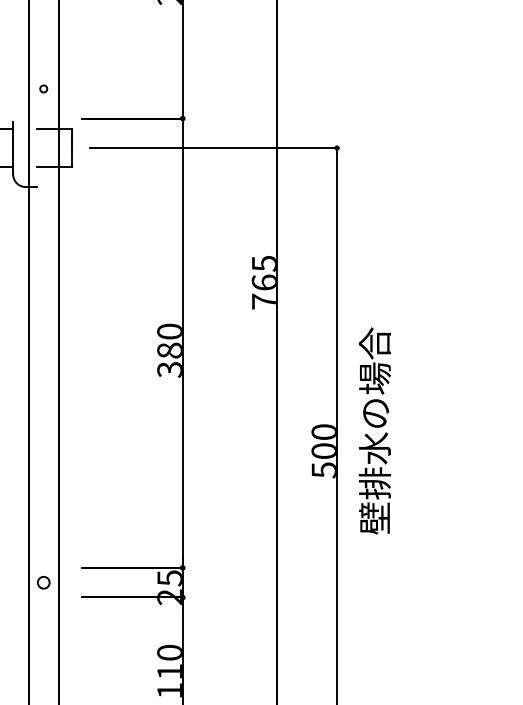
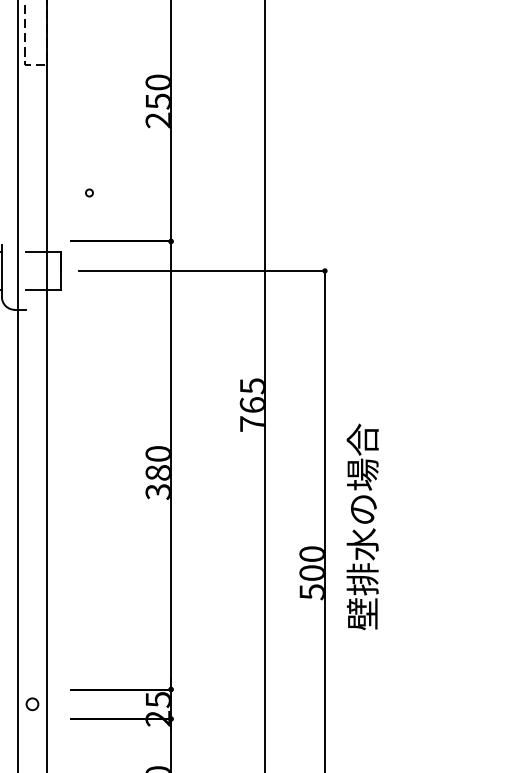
circle: (43, 88) -> (89, 192), moved
text: (374, 430) -> (362, 526), moved

